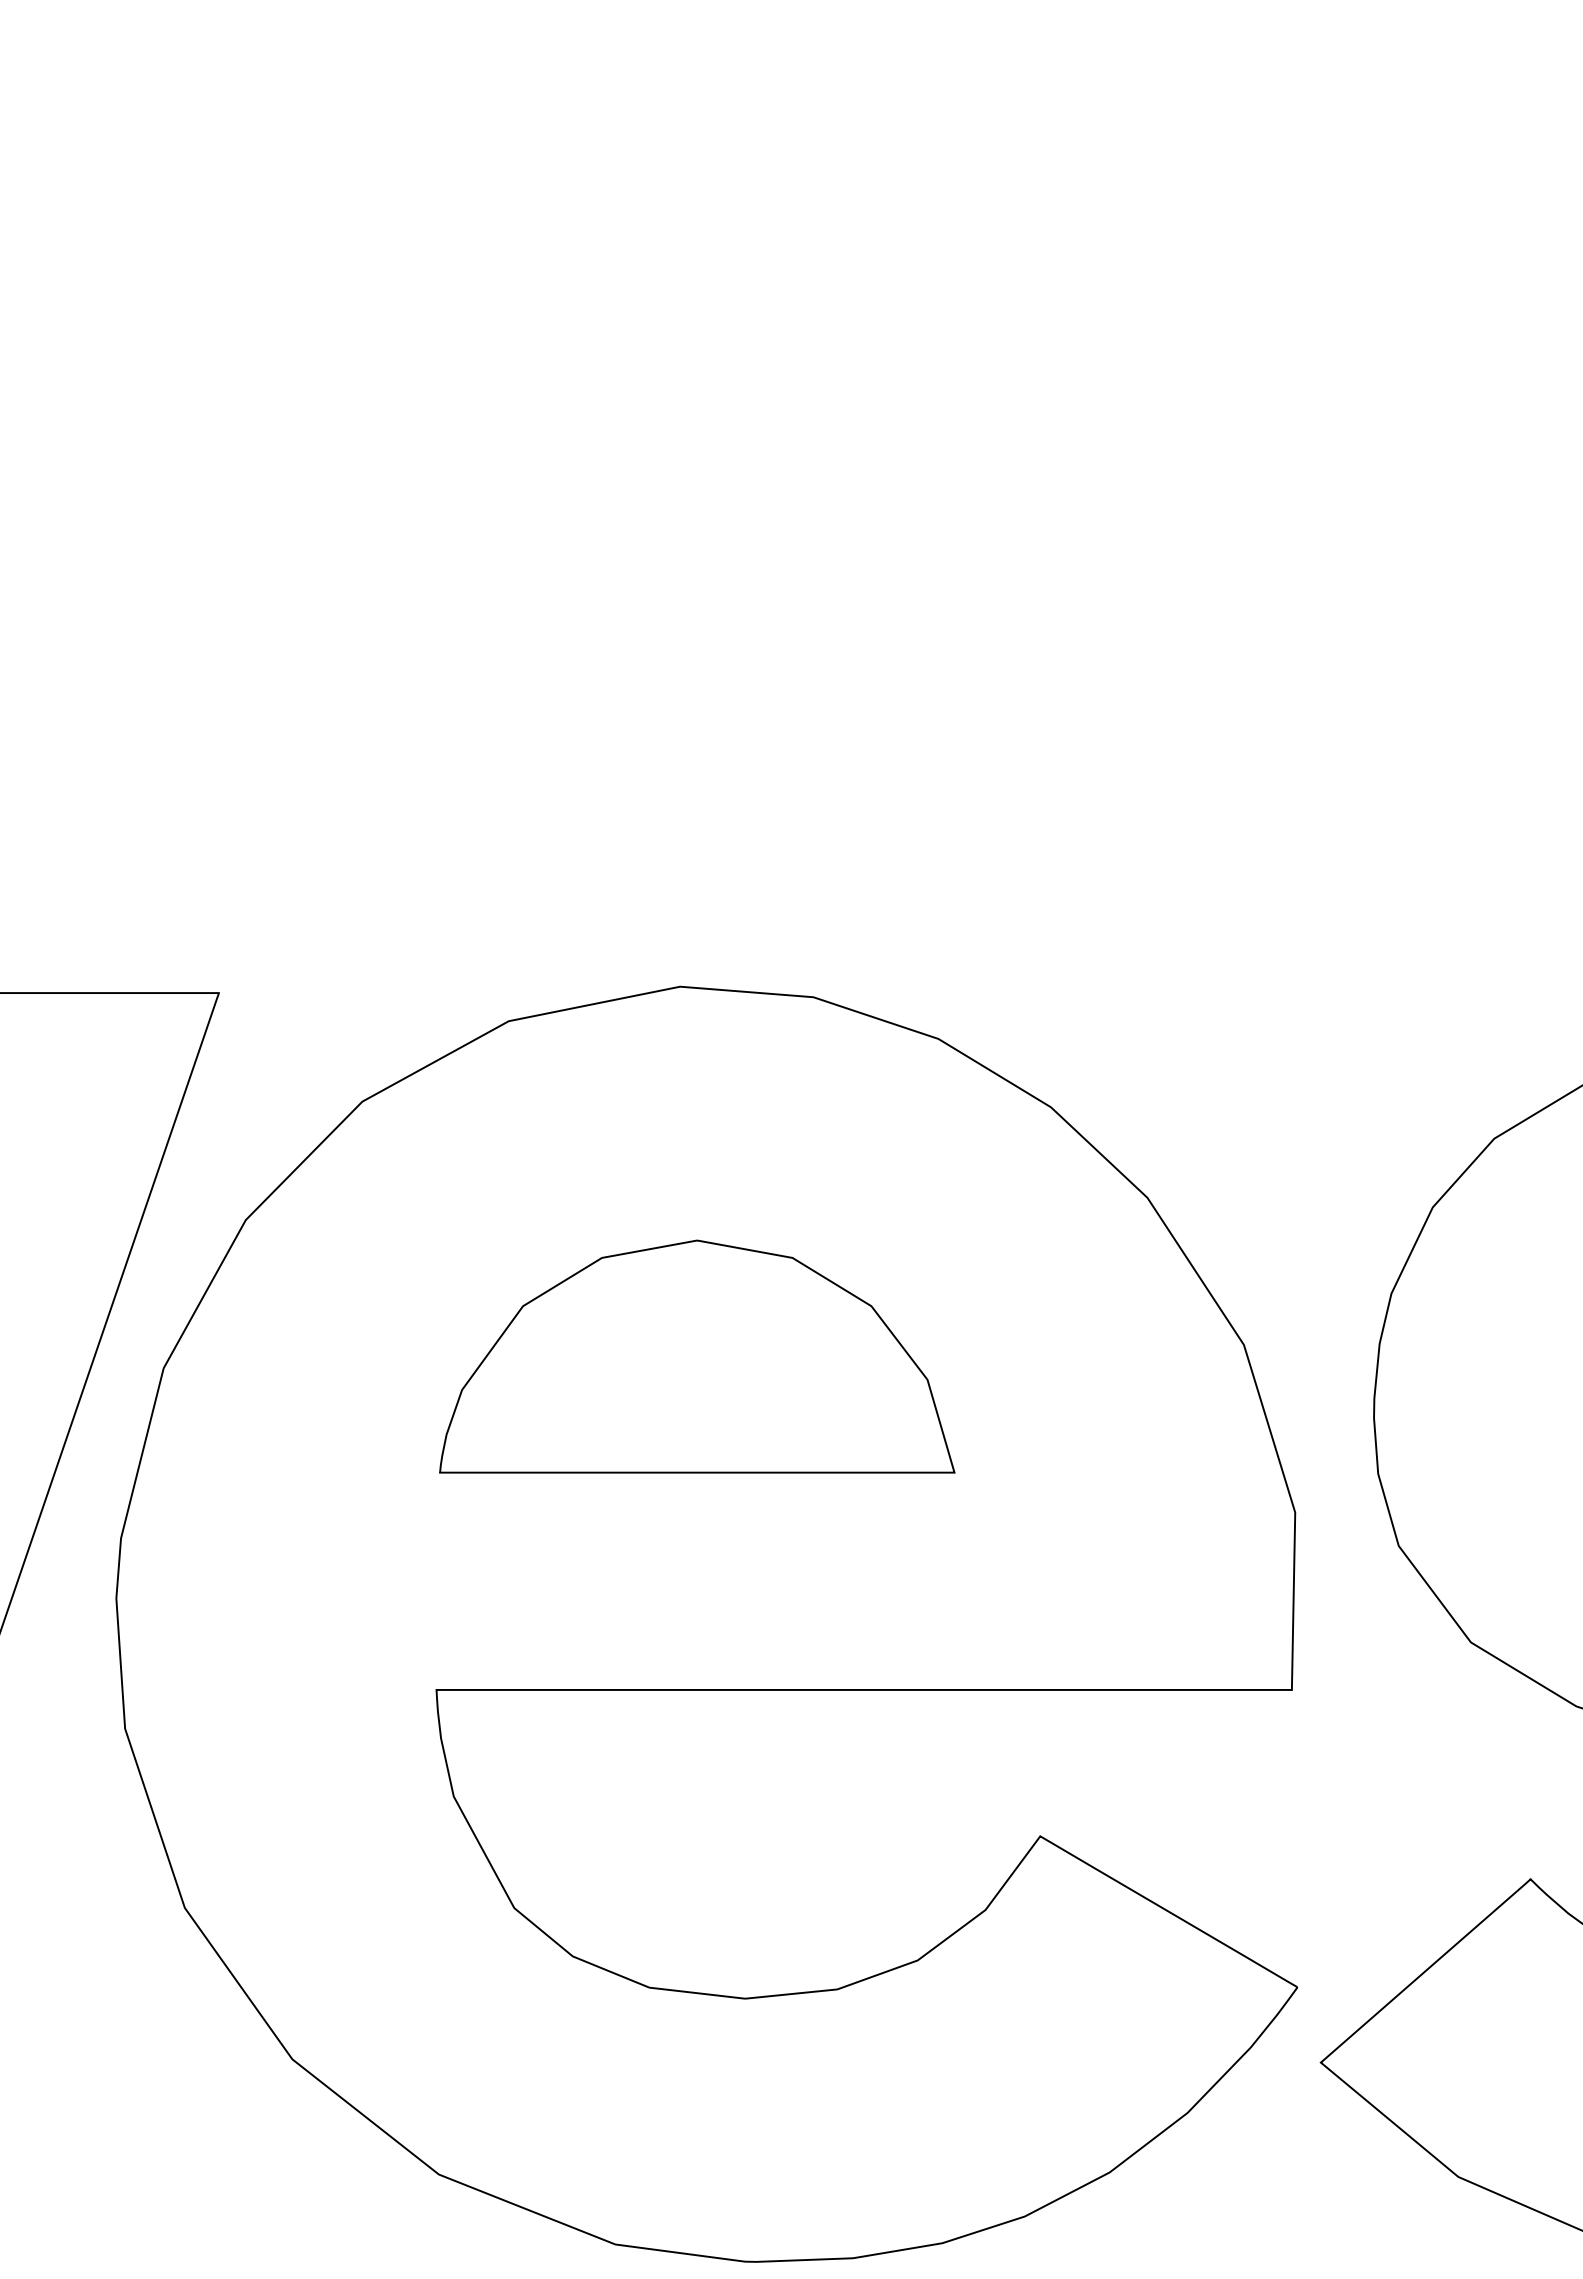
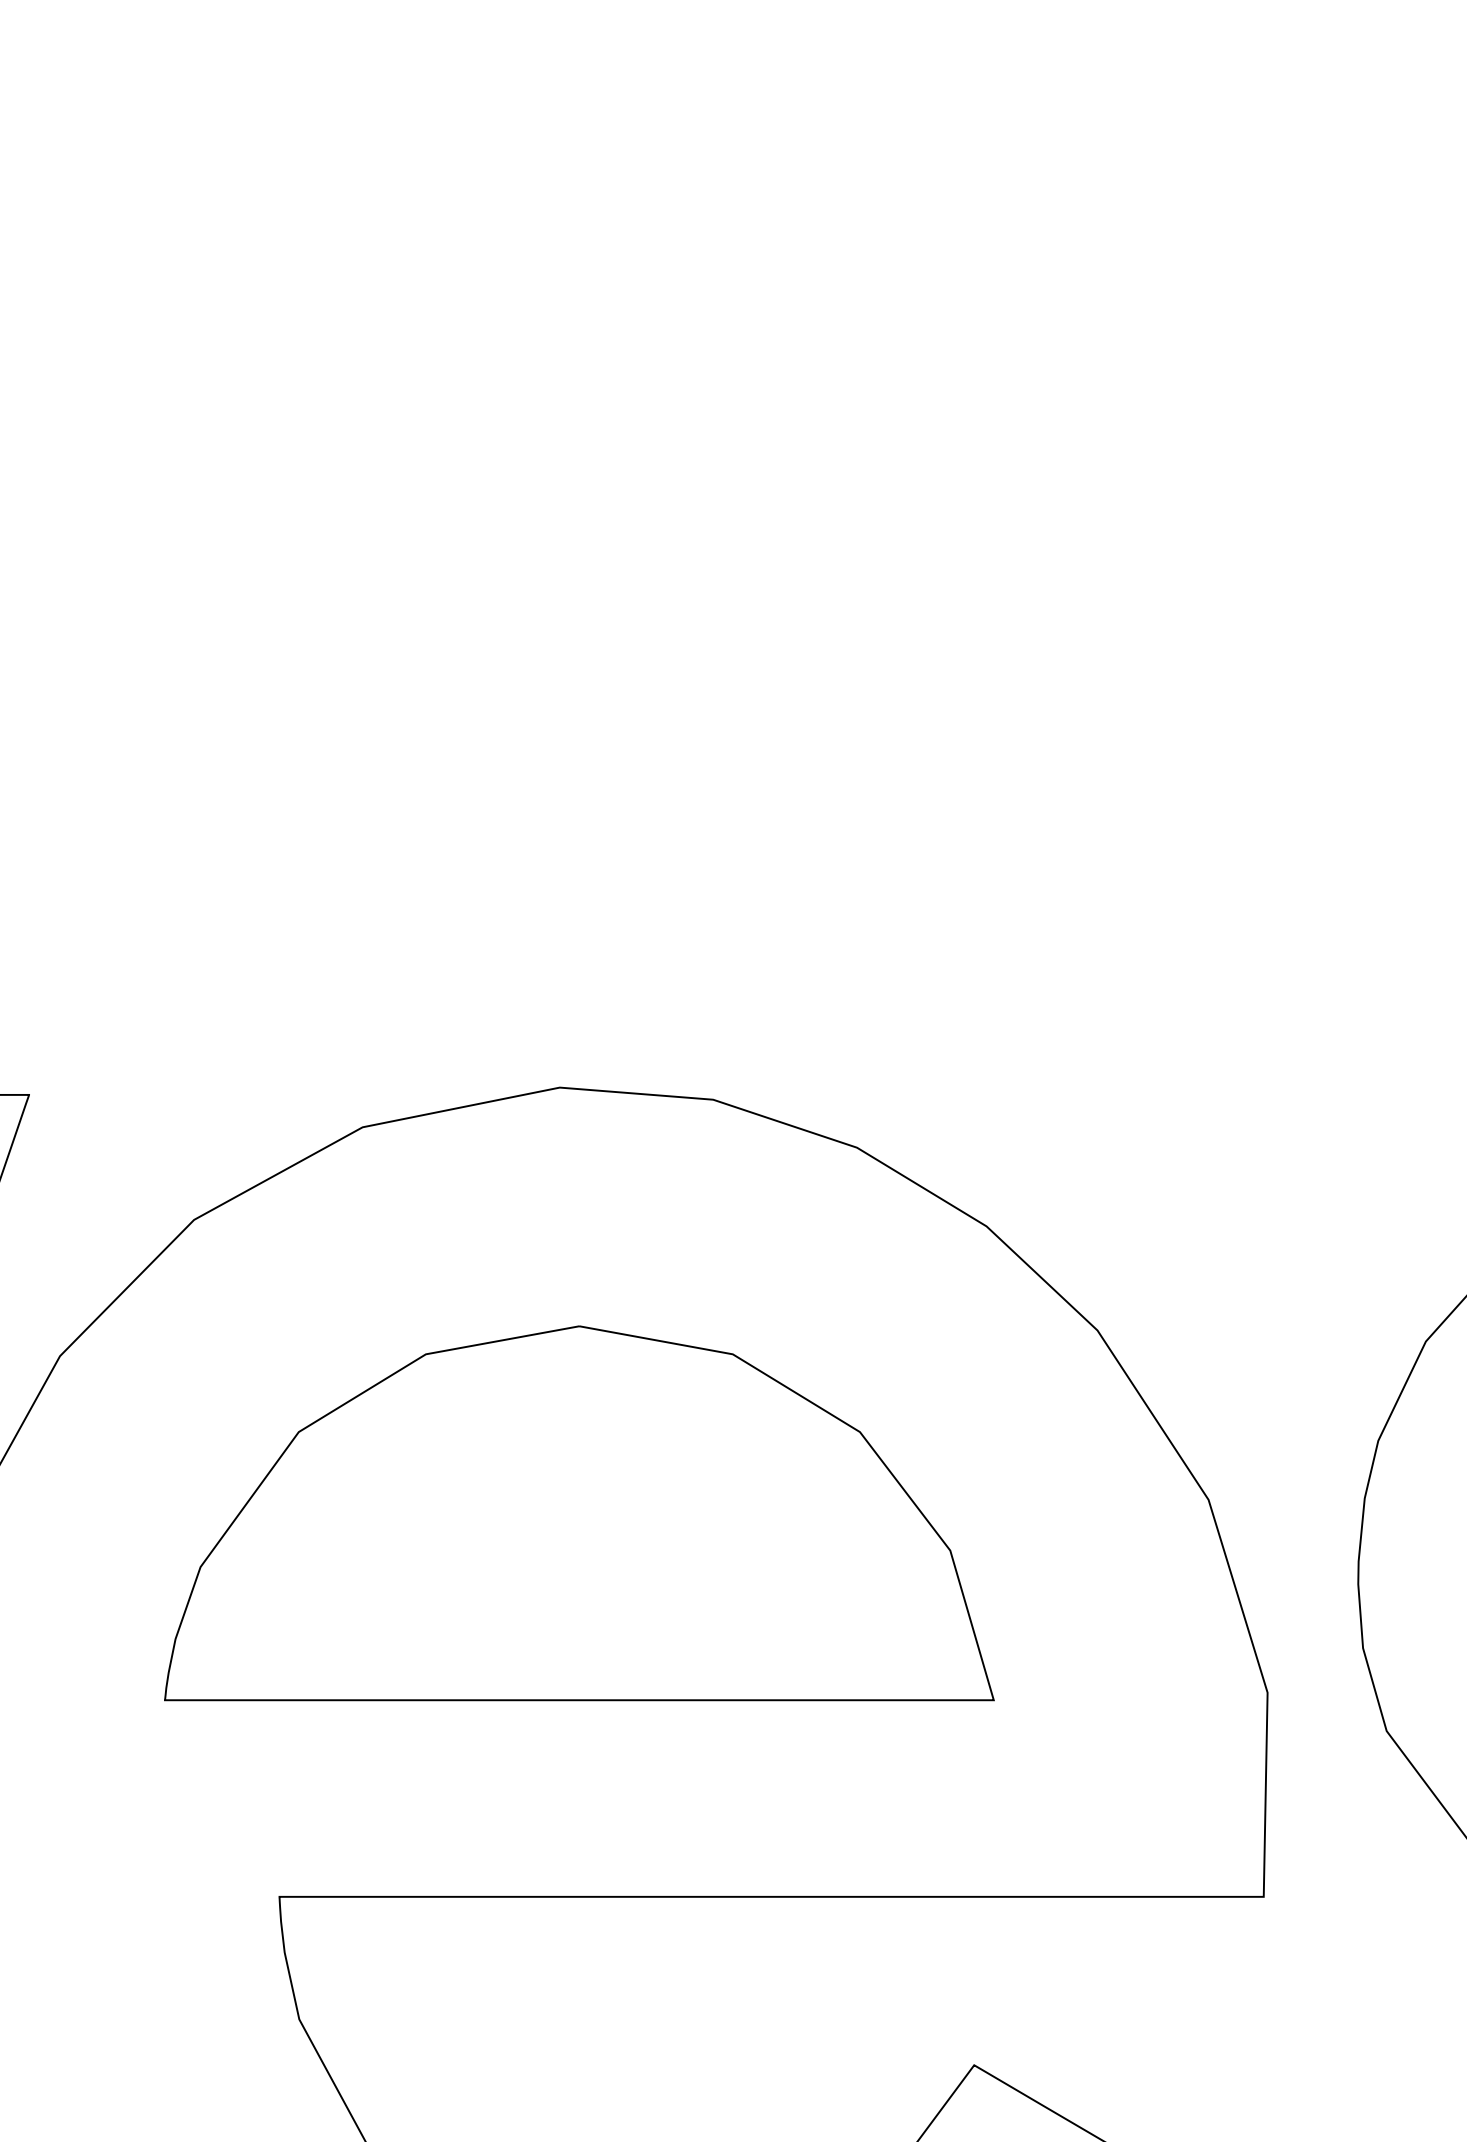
part: (697, 1356) -> (579, 1513), size x1.4

